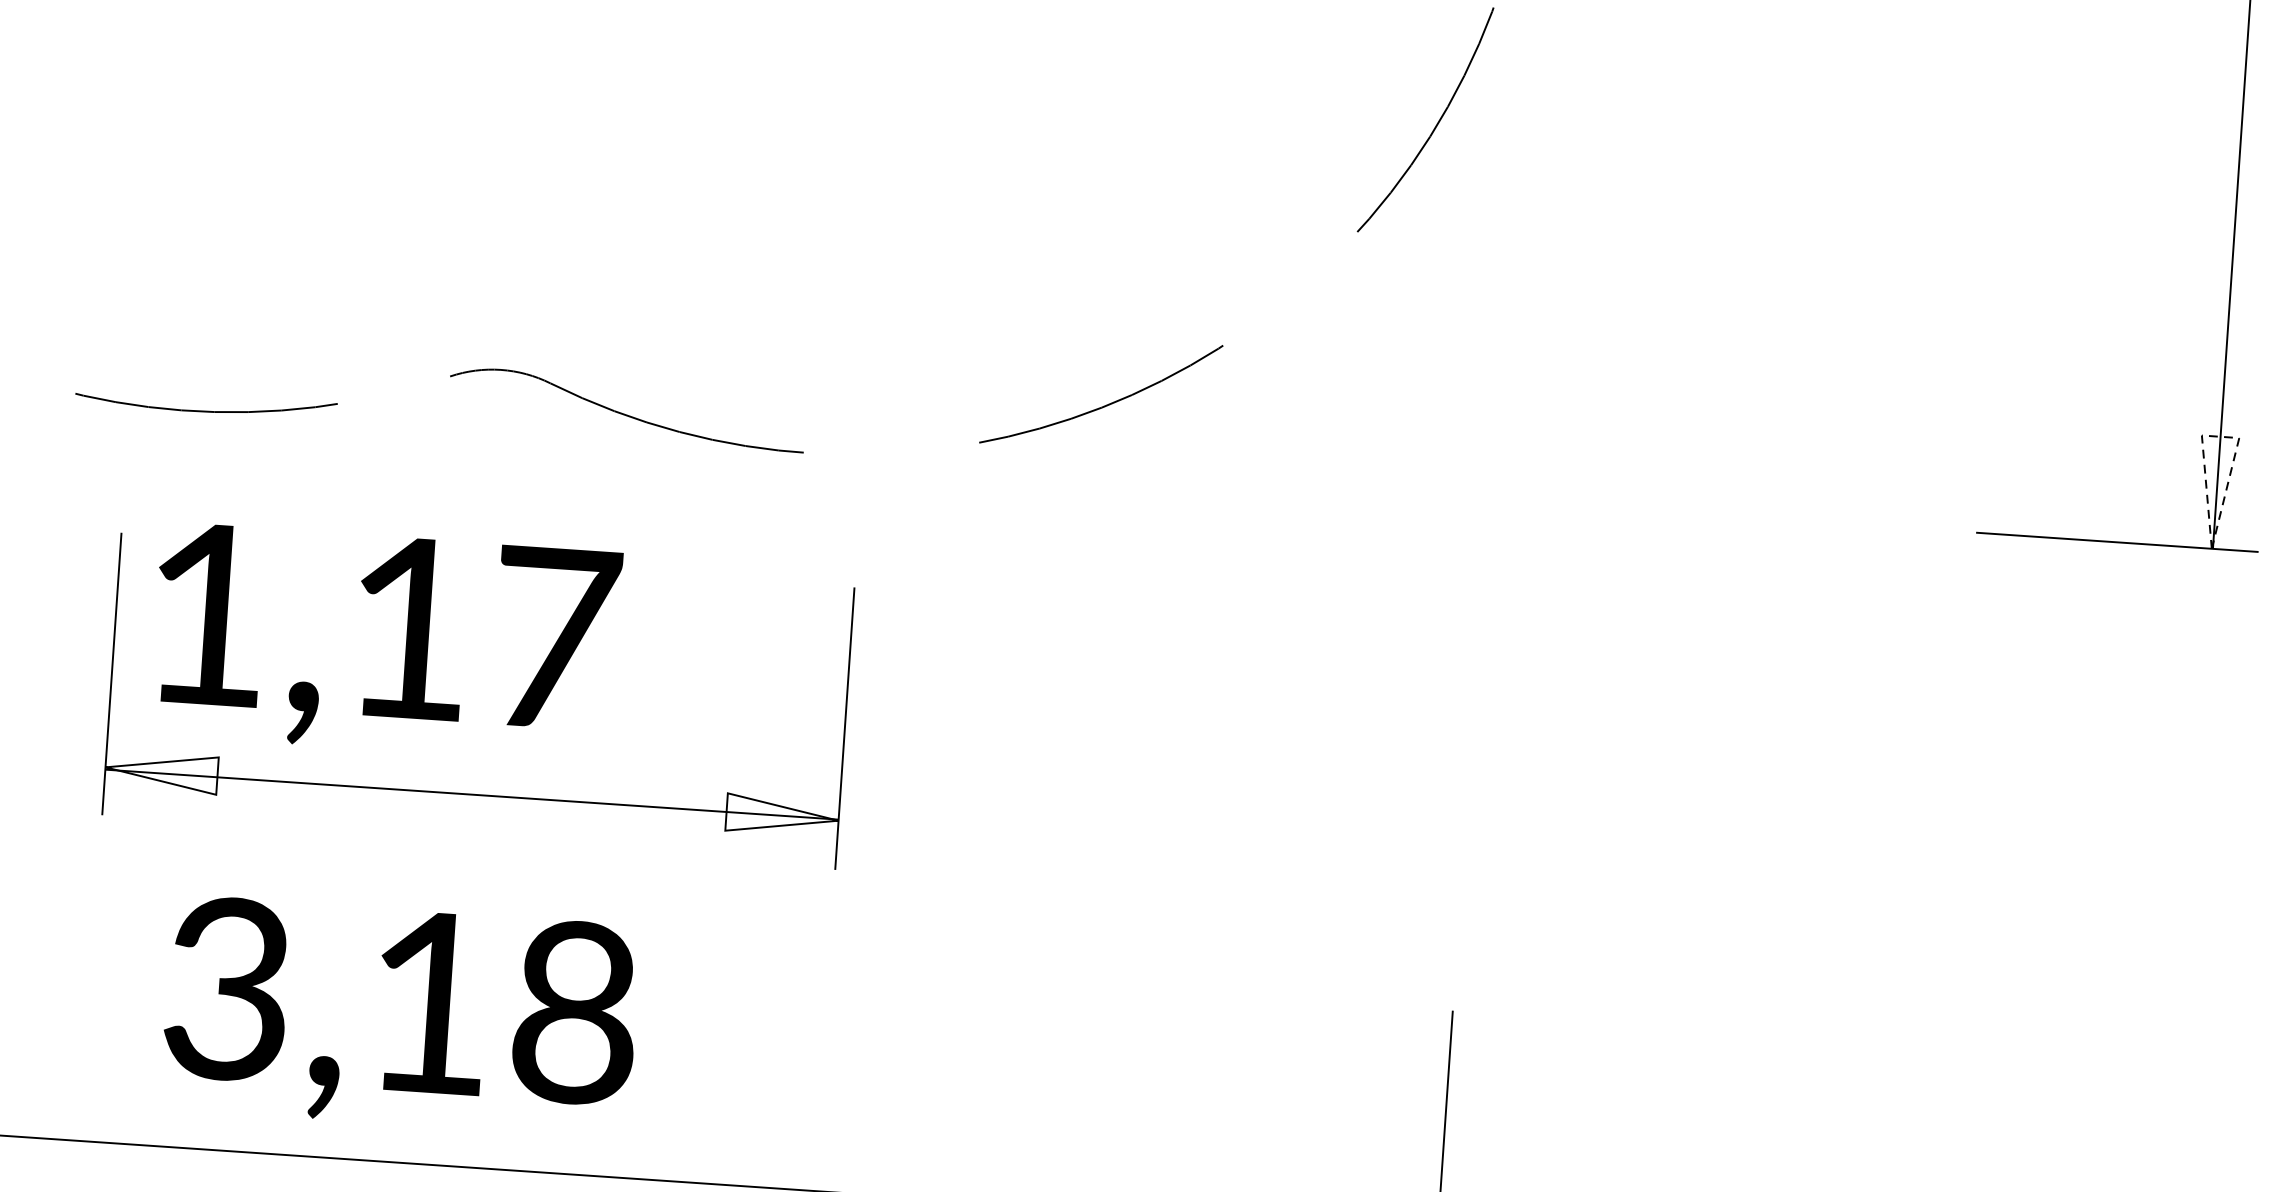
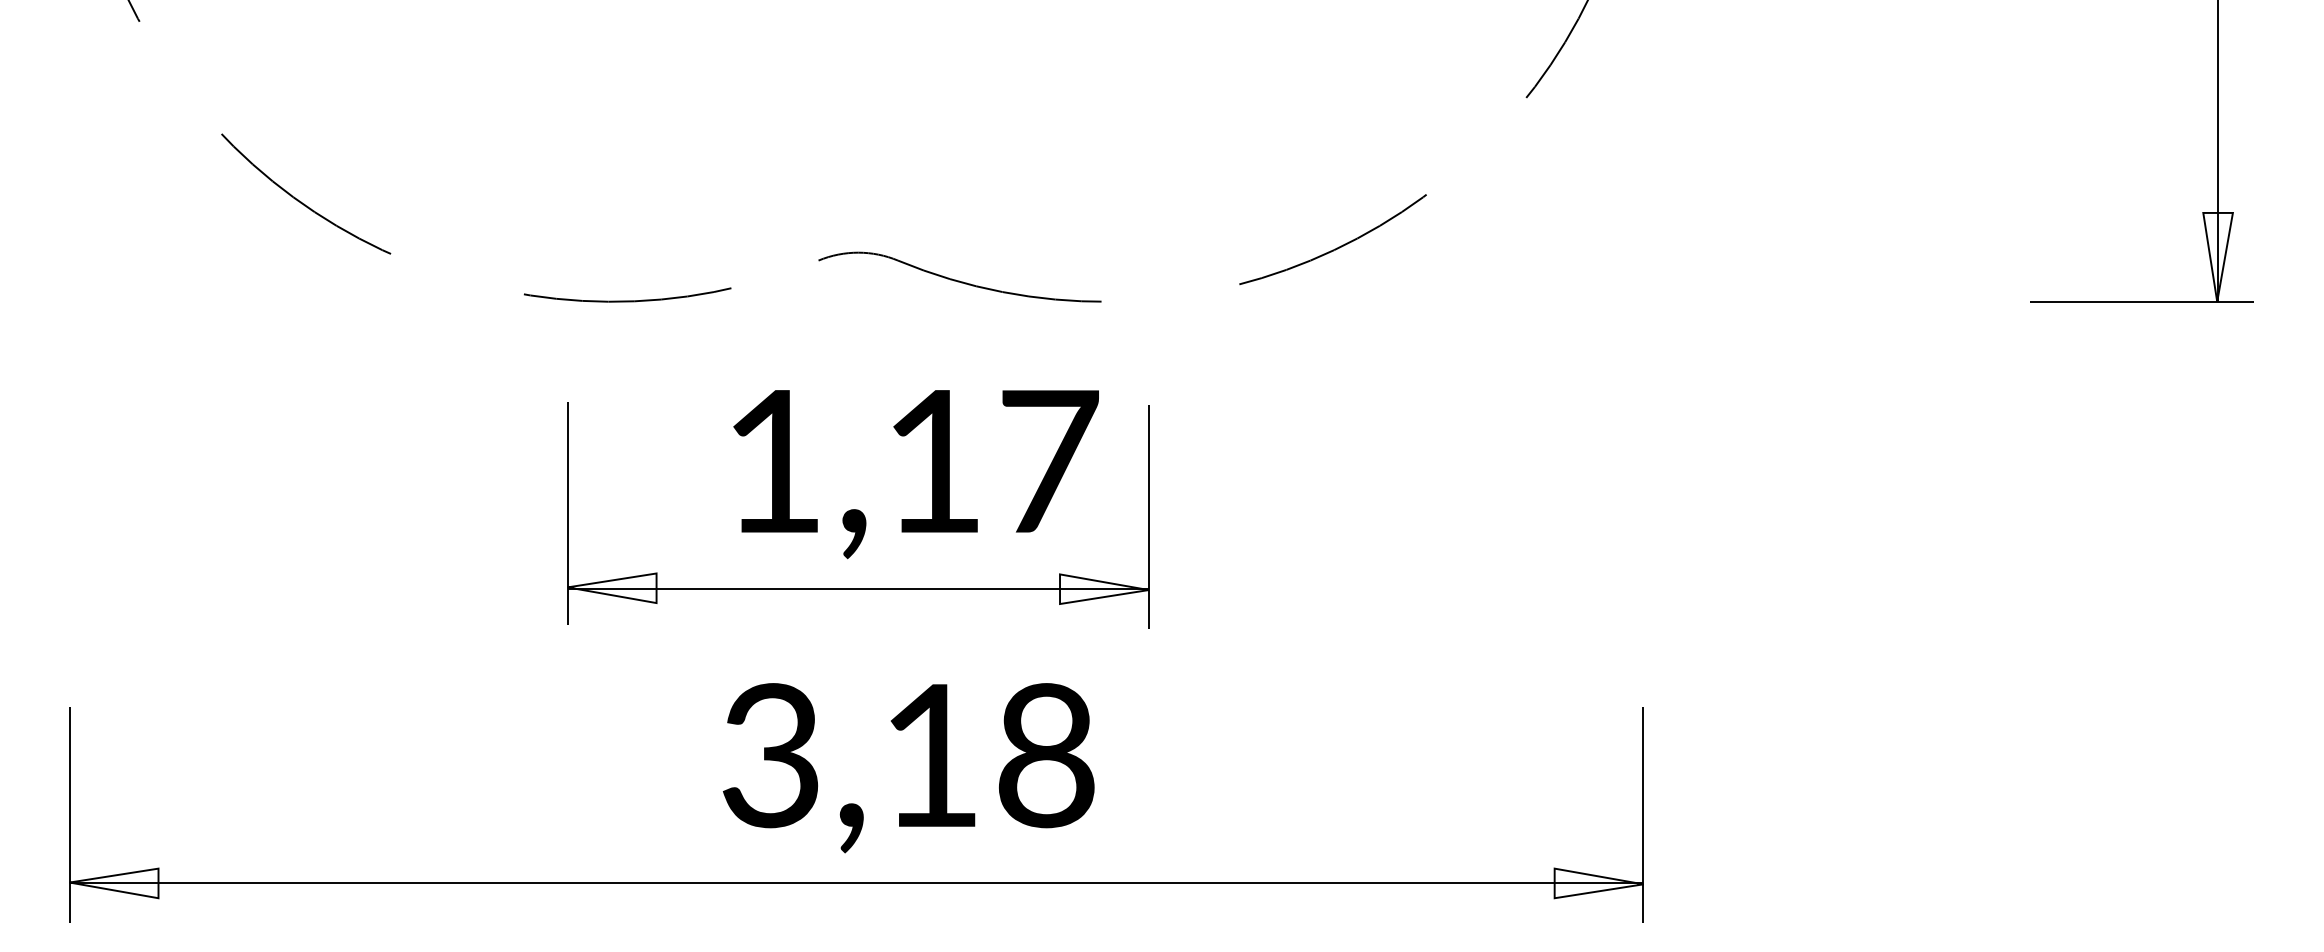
line: (2222, 436) -> (2219, 212), dashed -> solid
text: (384, 643) -> (915, 474), moved
text: (400, 1017) -> (908, 768), moved

